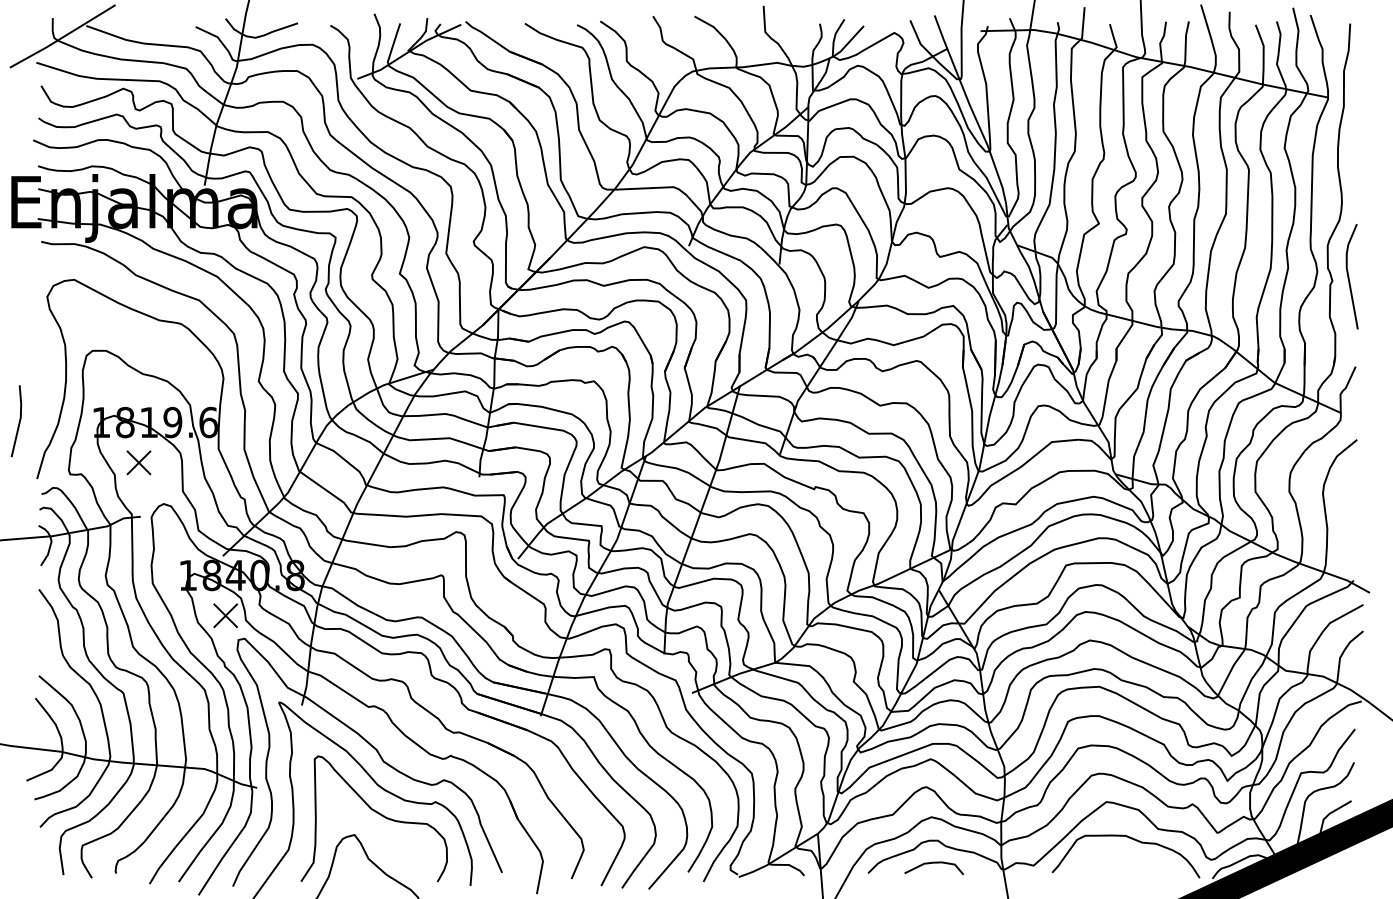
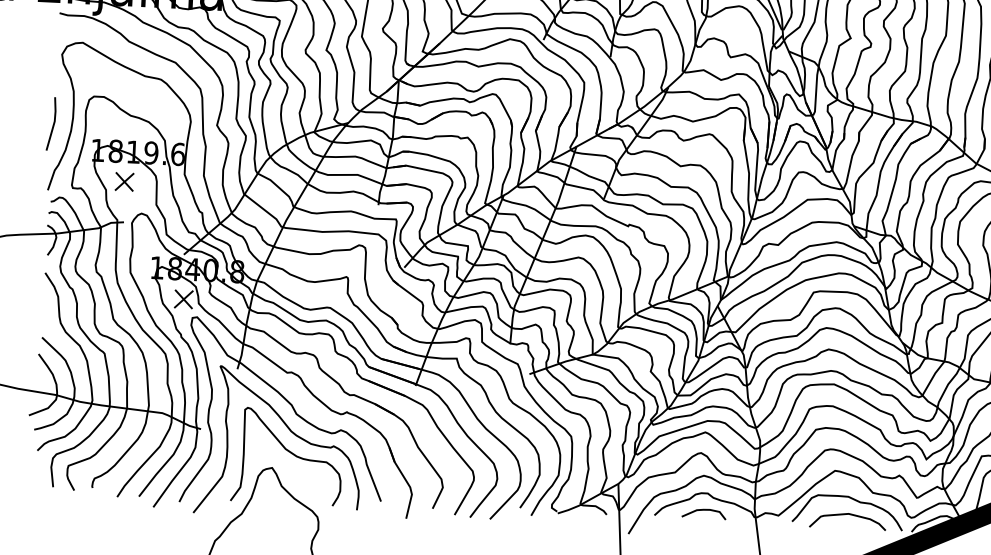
line: (18, 422) -> (52, 124), moved
curve: (1123, 860) -> (845, 515), added

